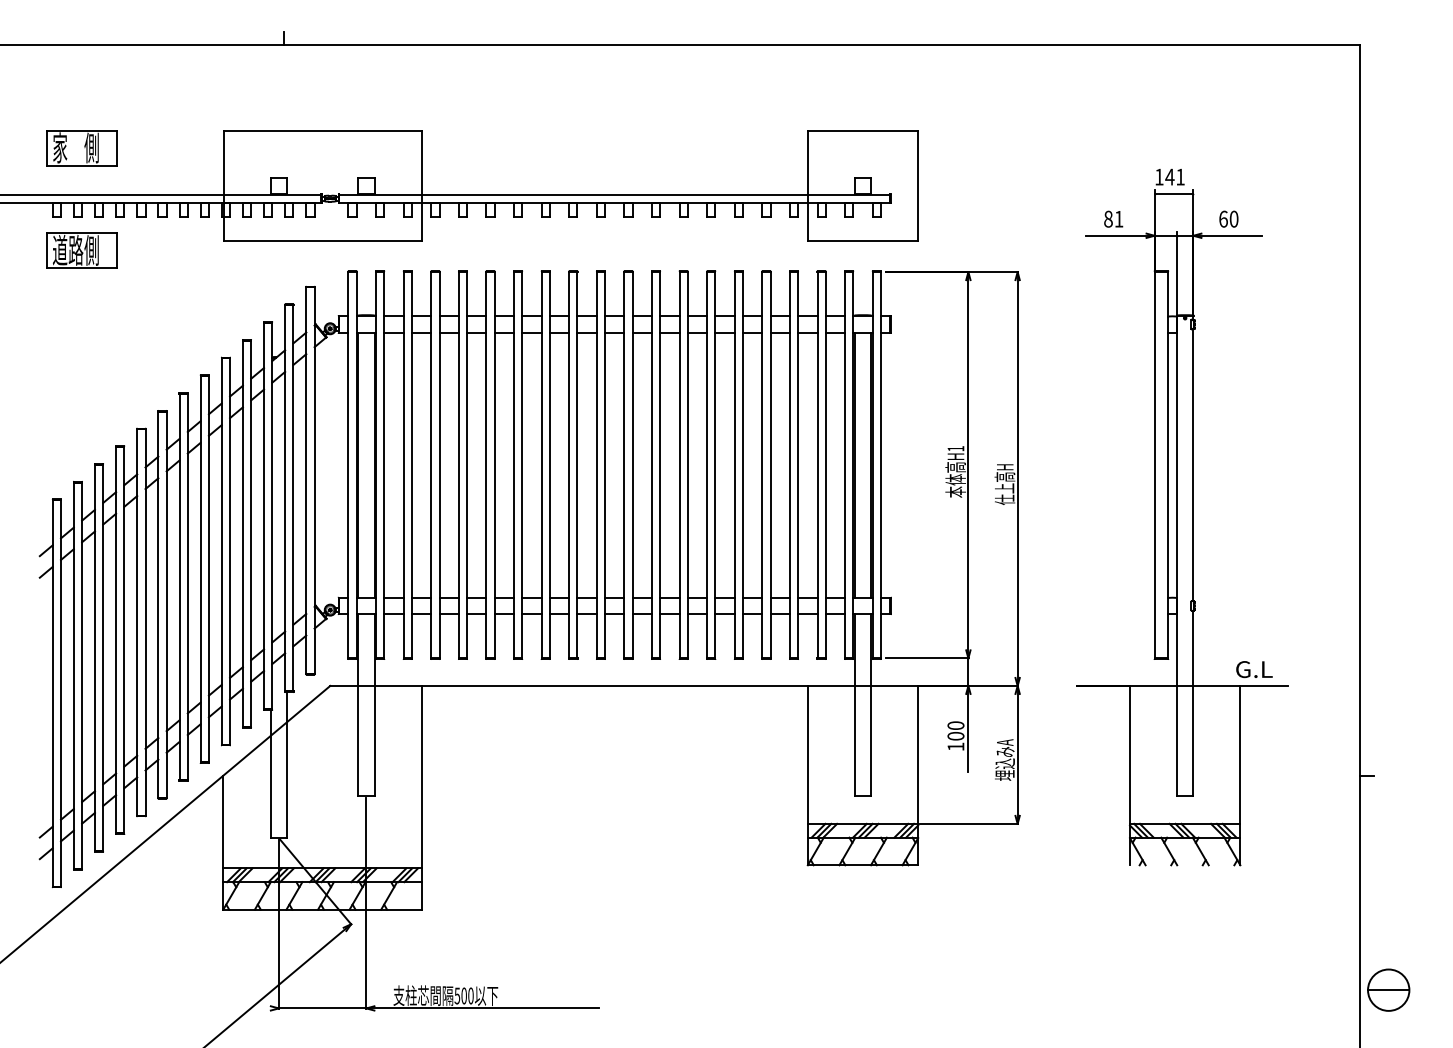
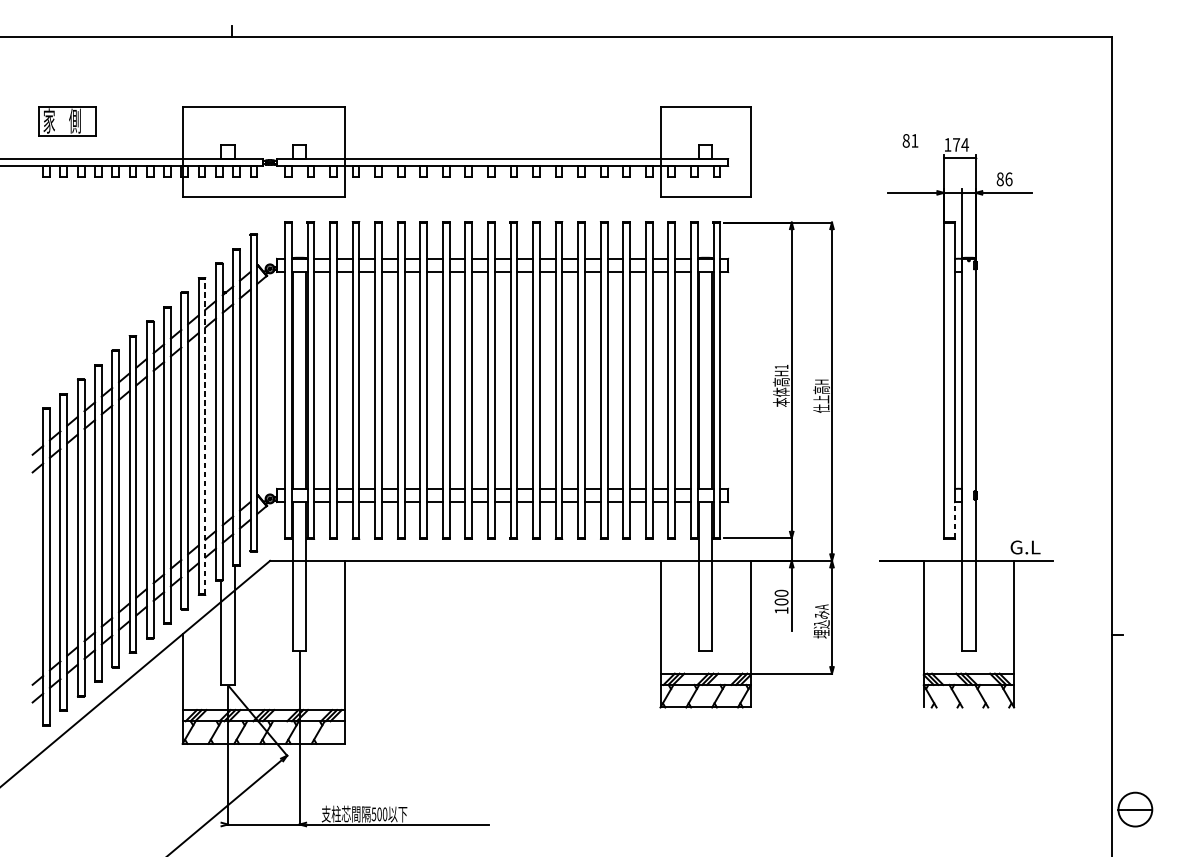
text: (1175, 176) -> (961, 144), 141 -> 174
text: (1113, 218) -> (910, 140), moved
text: (1228, 218) -> (1004, 178), 60 -> 86
part: (81, 250) -> (66, 204), removed
line: (251, 533) -> (205, 436), solid -> dashed
line: (1168, 636) -> (955, 520), solid -> dashed

